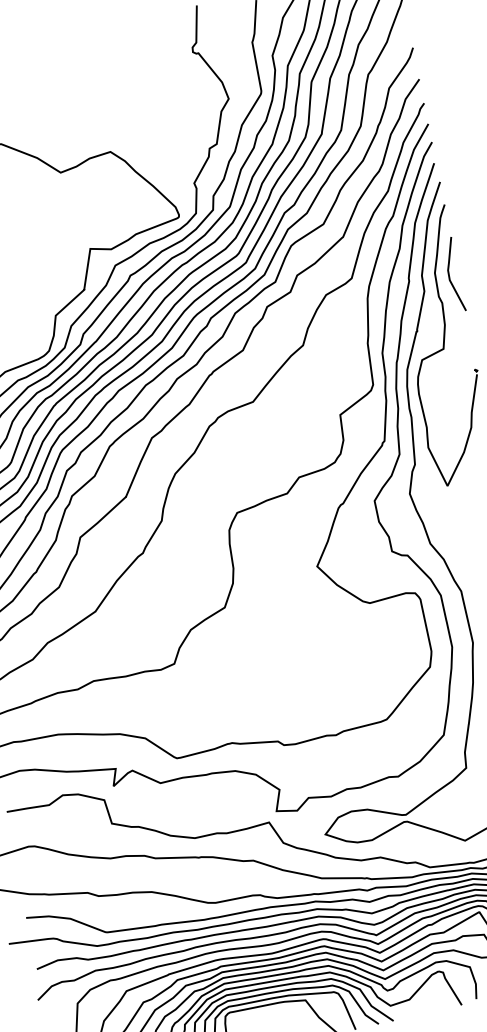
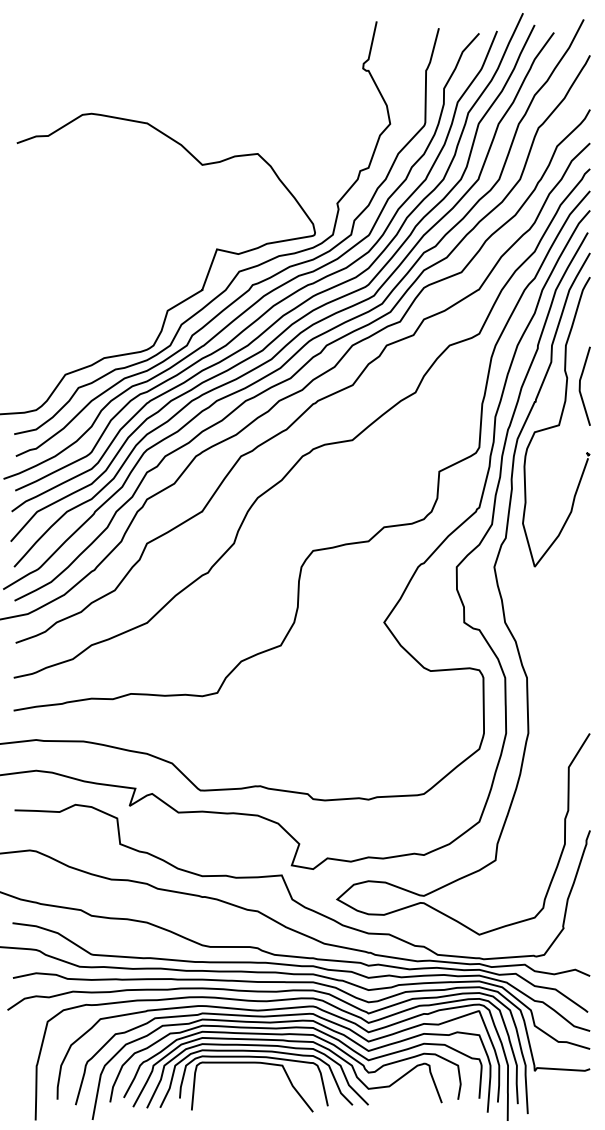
line: (449, 274) -> (580, 385), moved

